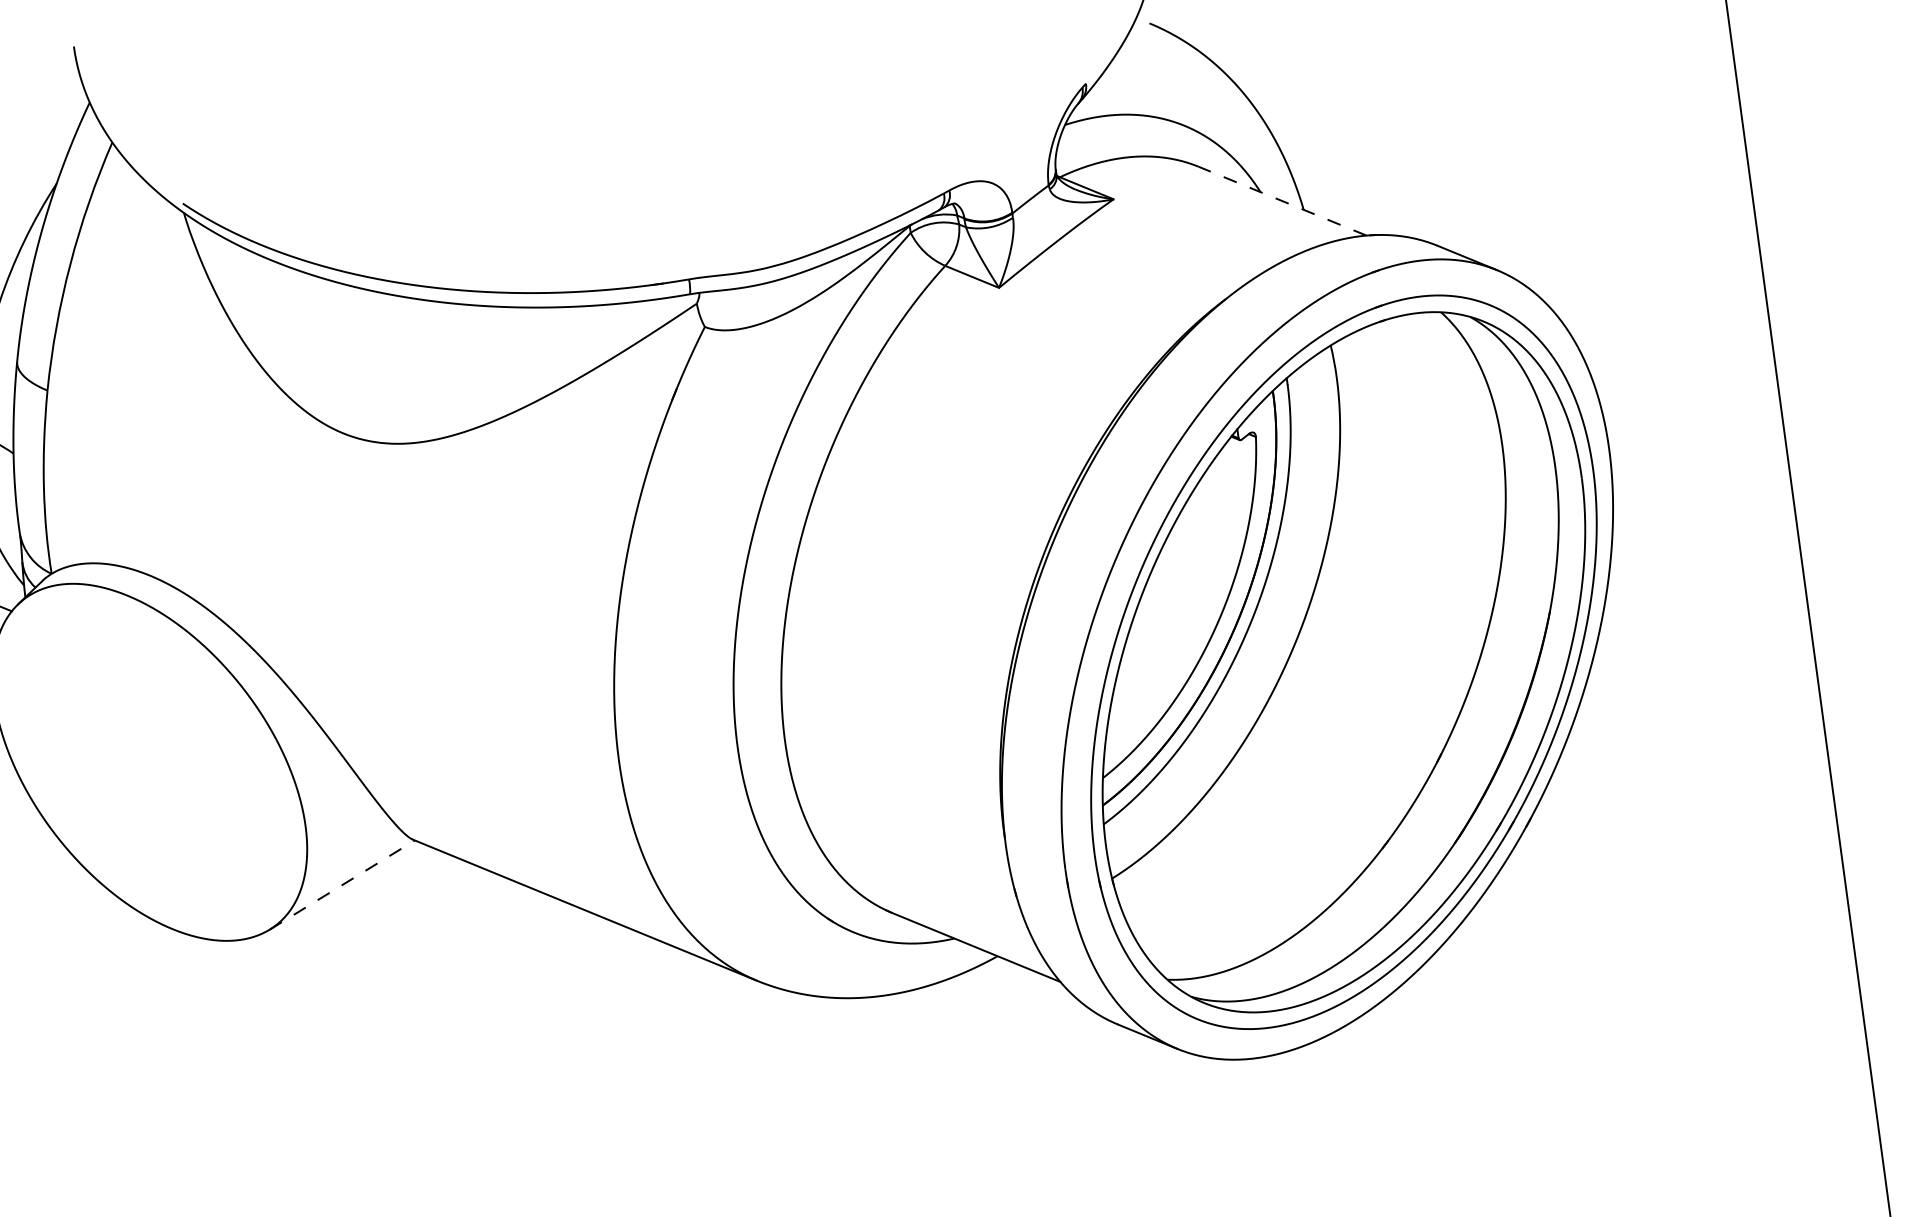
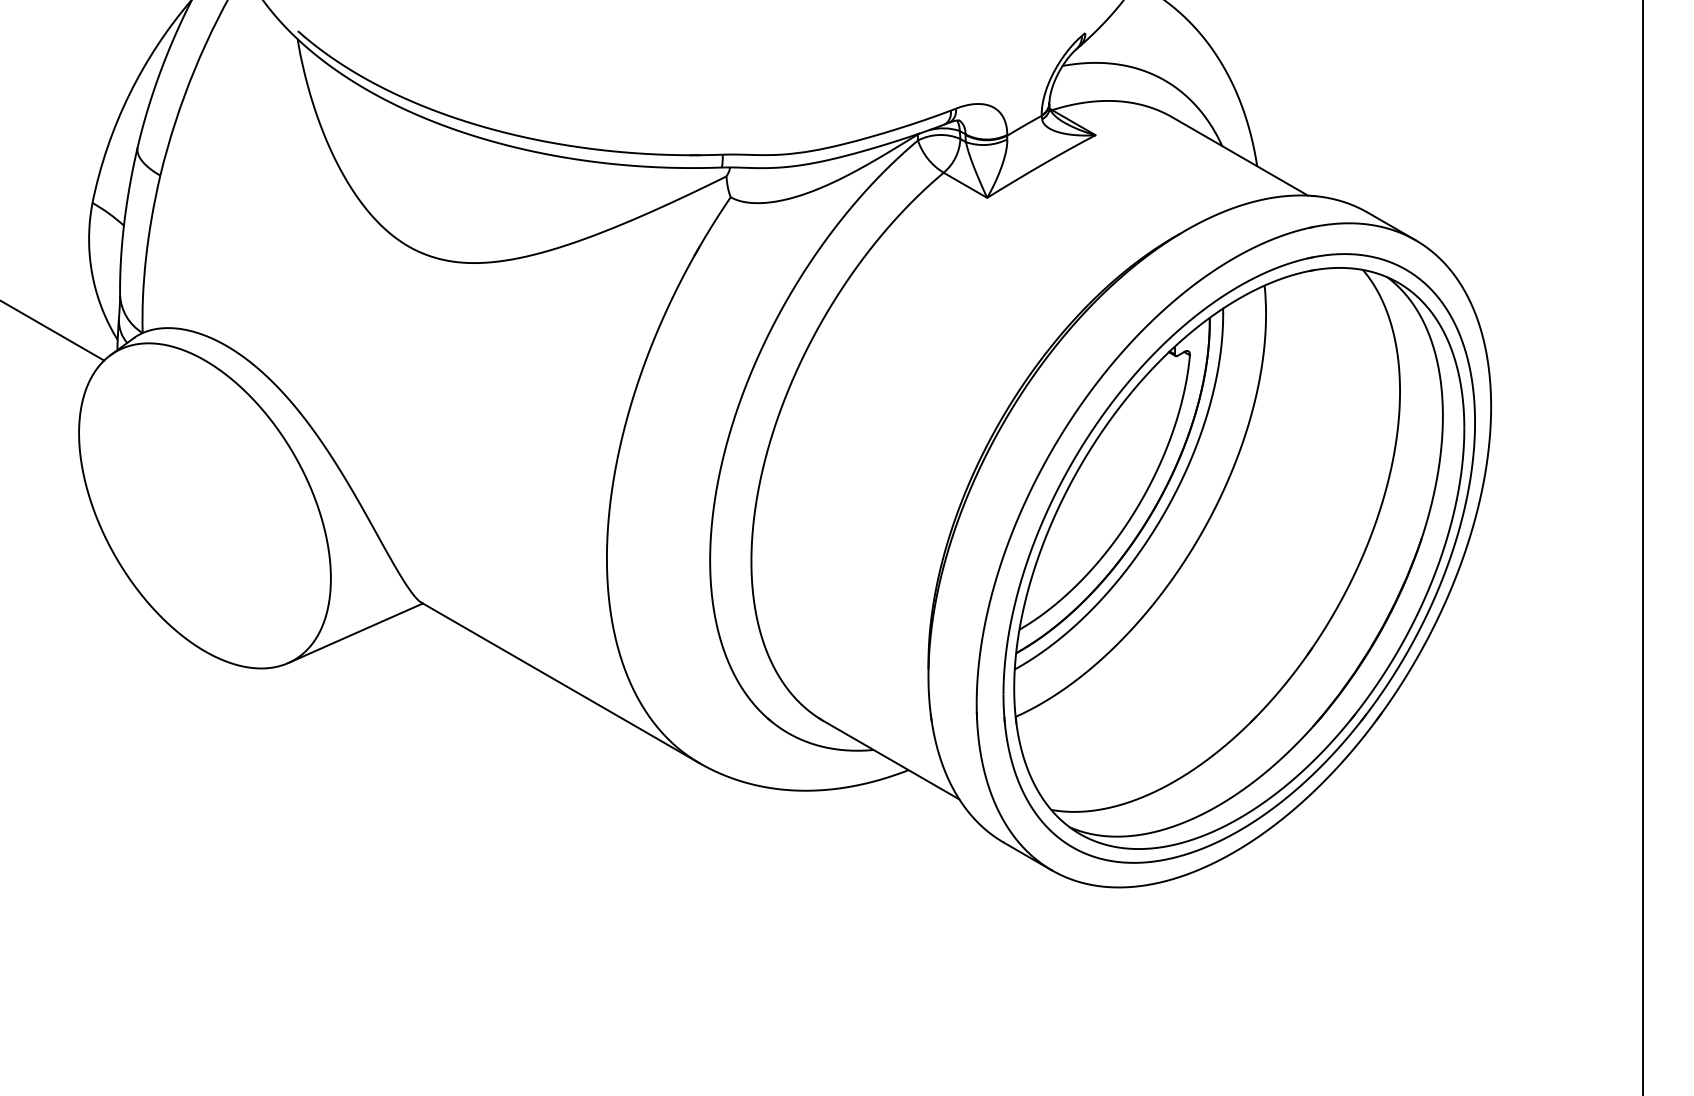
line: (1281, 201) -> (1239, 156), dashed -> solid
line: (342, 885) -> (355, 633), dashed -> solid

